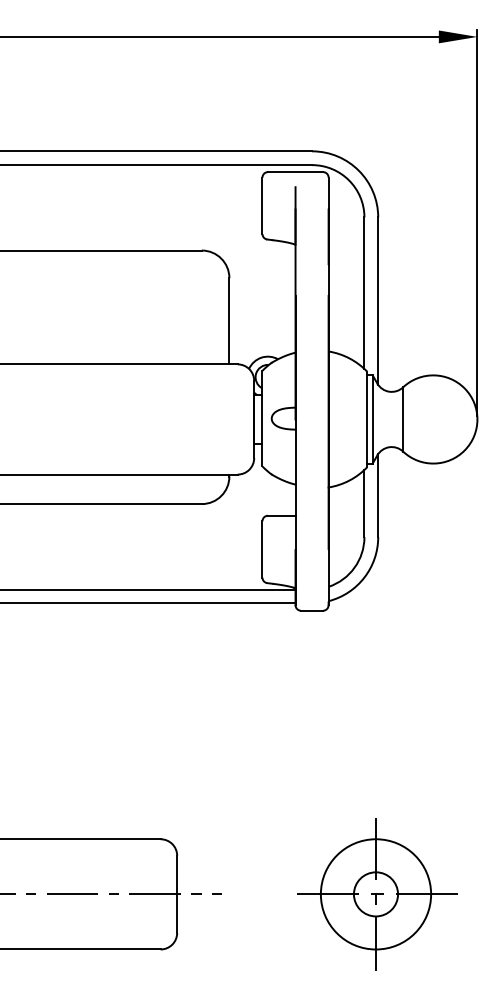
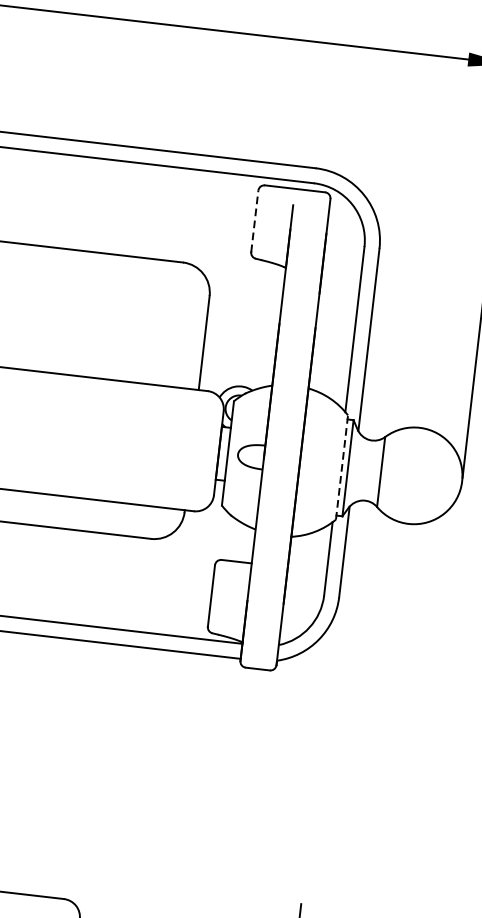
line: (262, 205) -> (254, 221), solid -> dashed
line: (367, 419) -> (342, 467), solid -> dashed

